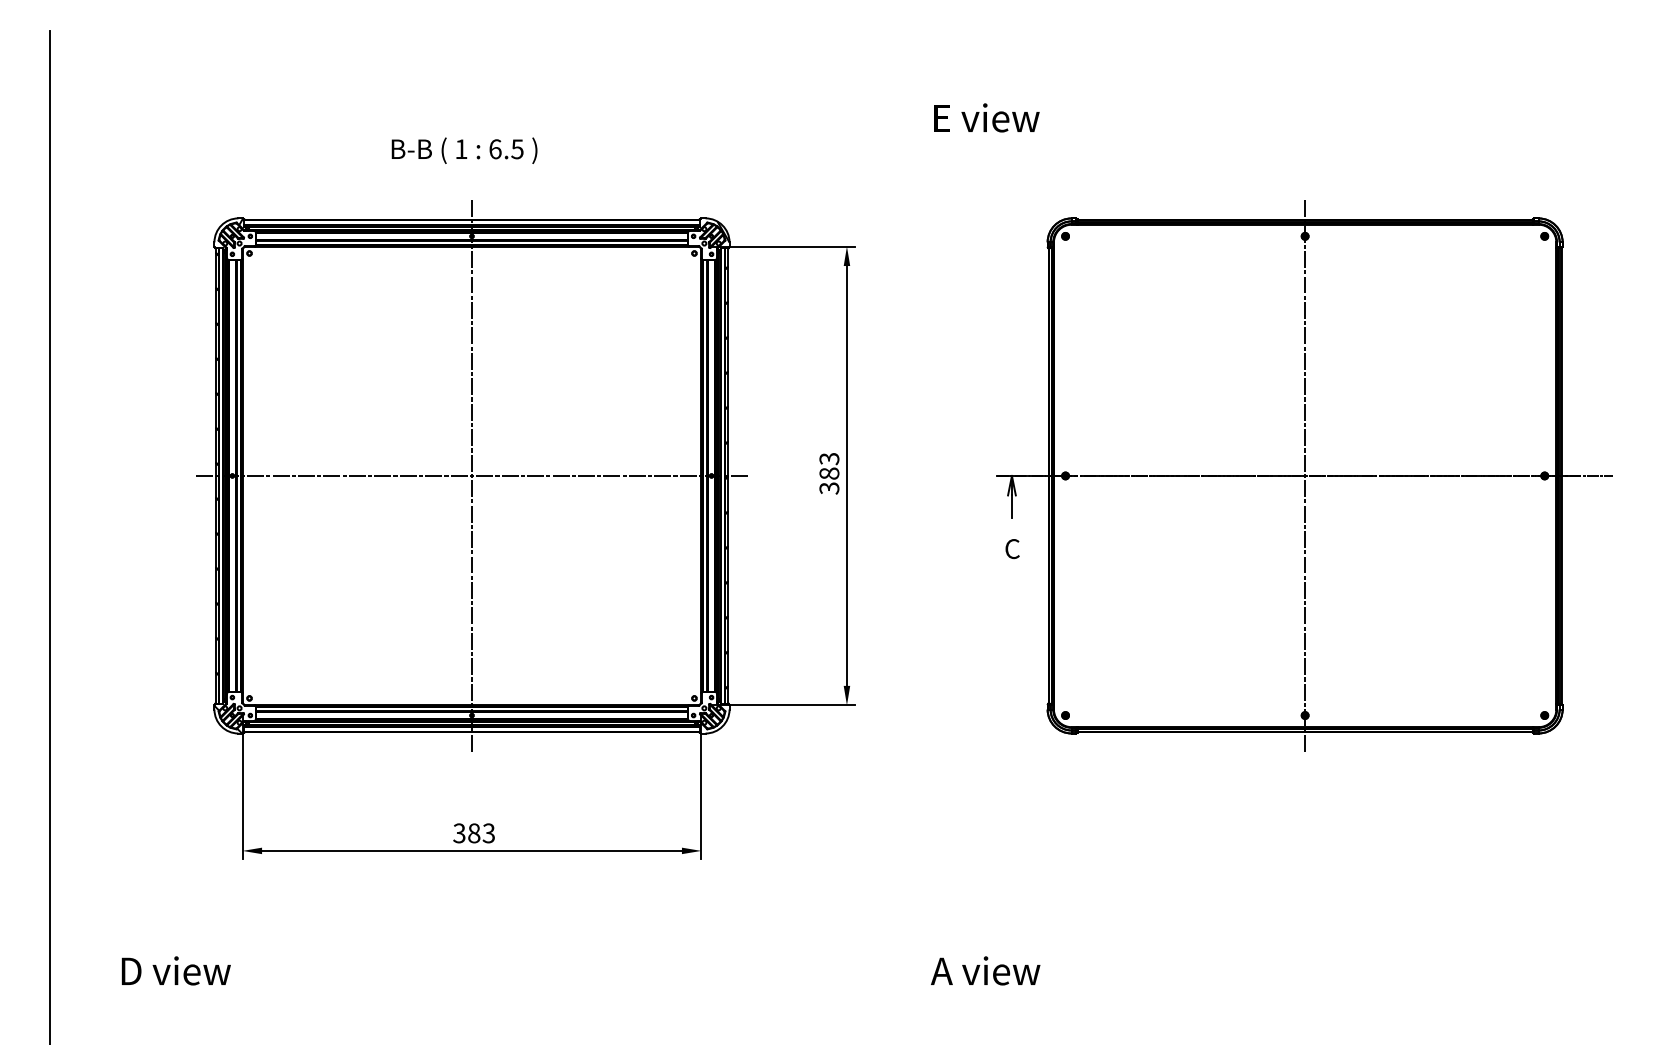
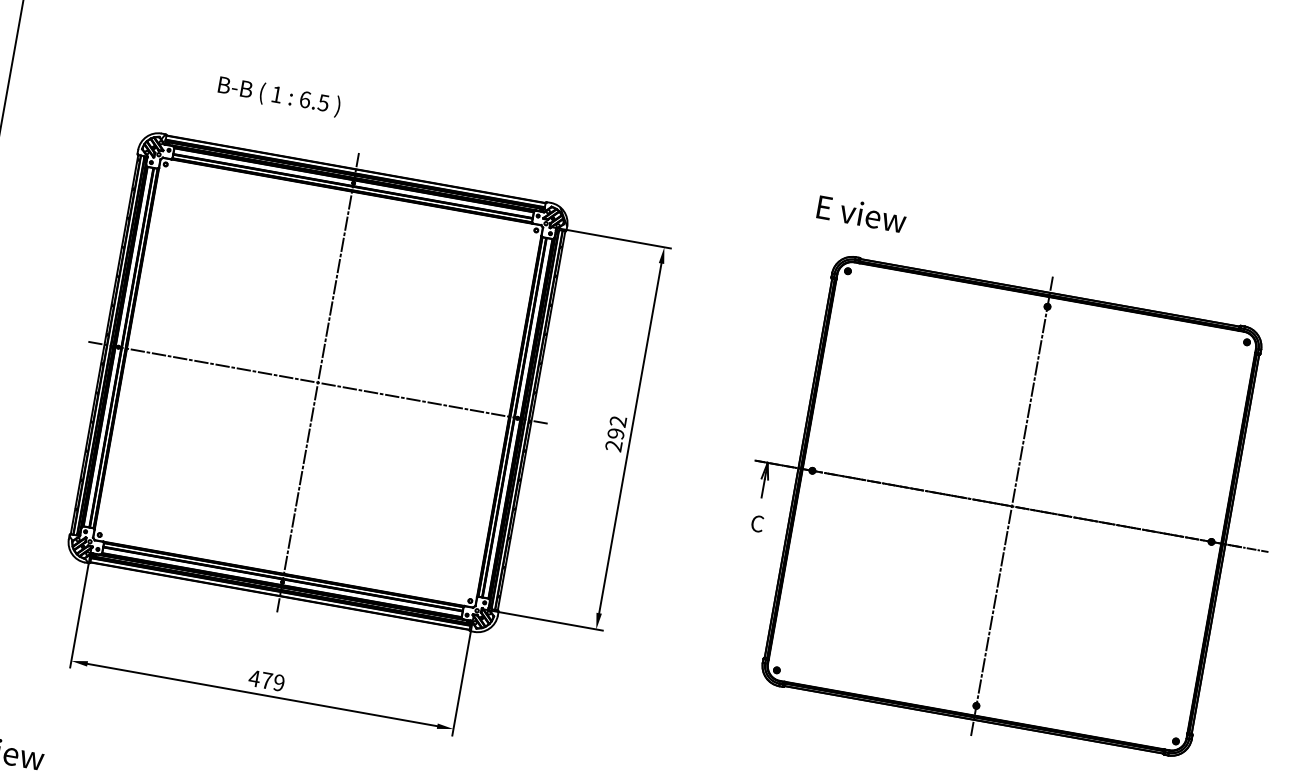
text: (986, 117) -> (861, 213), moved
text: (464, 150) -> (279, 96), moved
text: (829, 473) -> (616, 433), 383 -> 292
text: (473, 833) -> (266, 680), 383 -> 479

